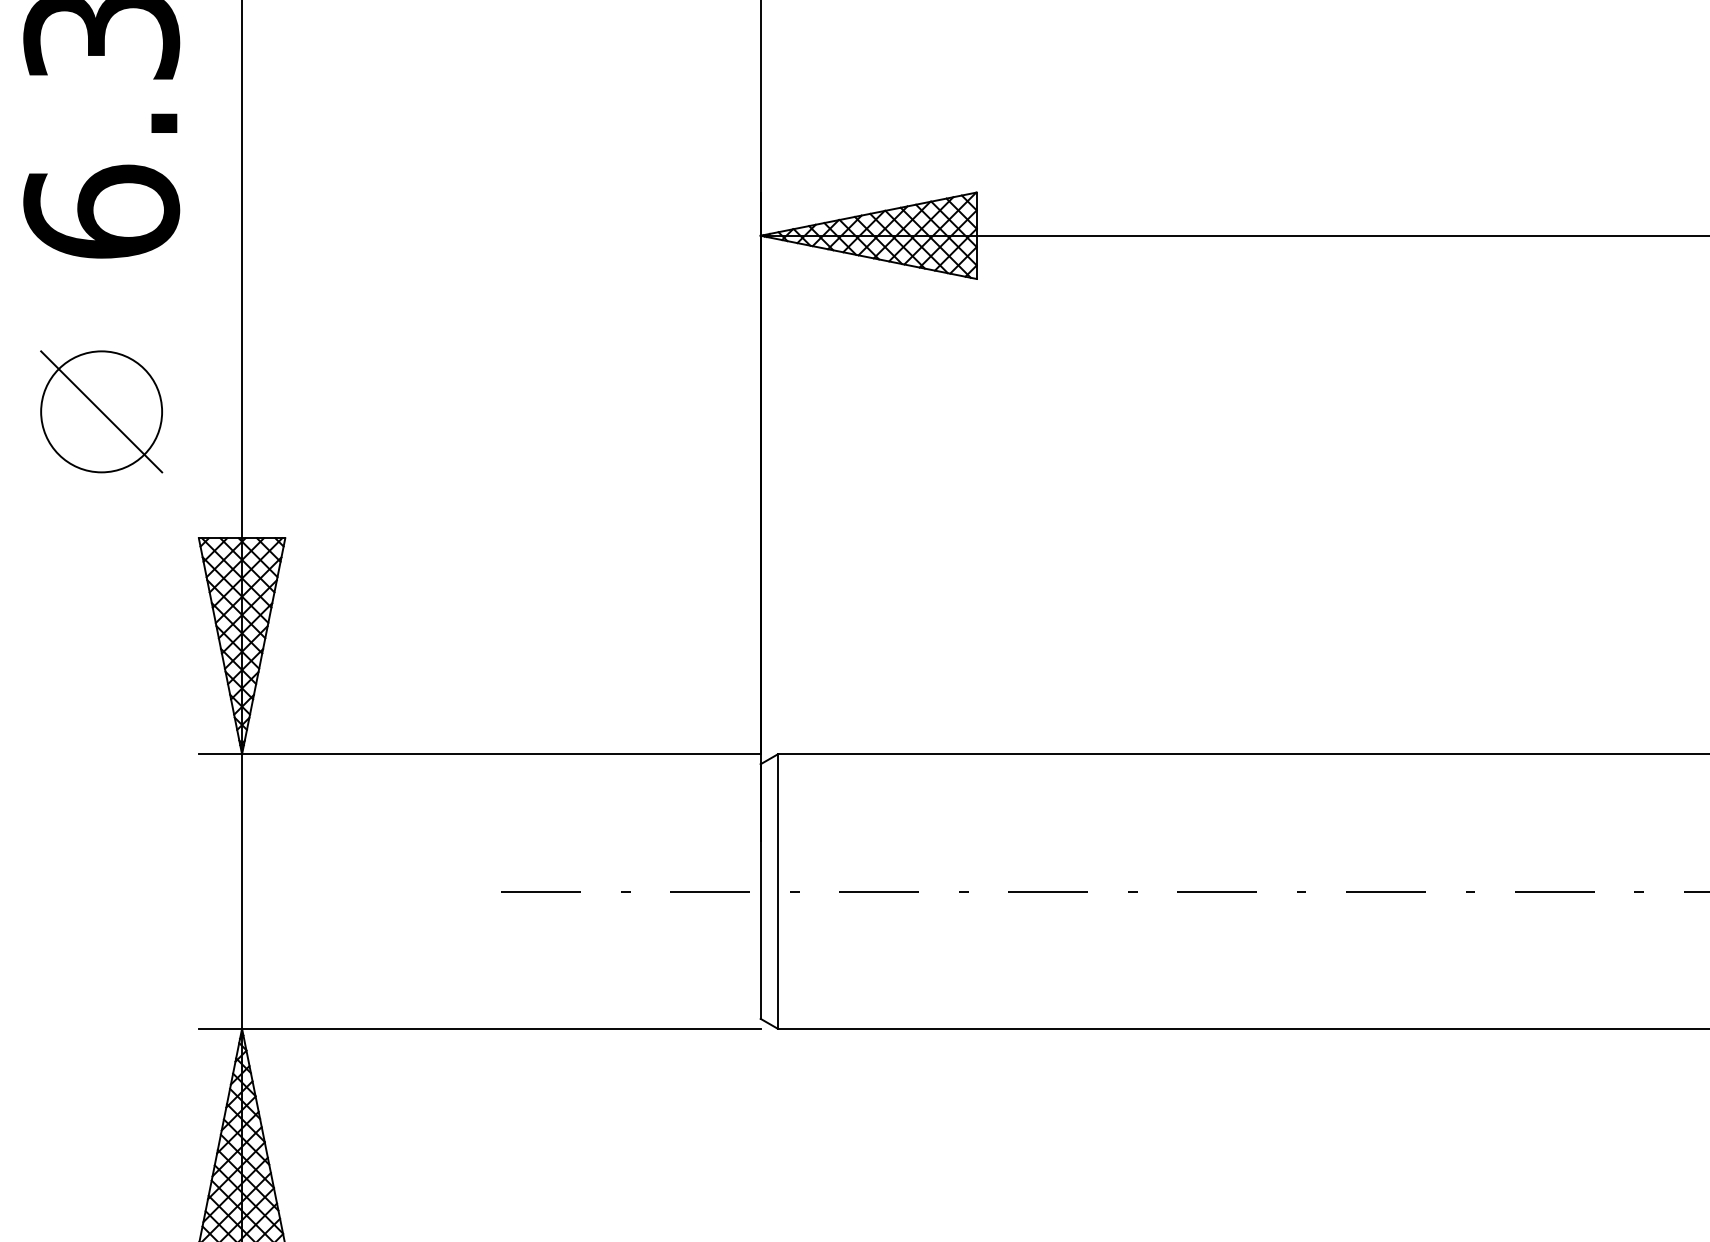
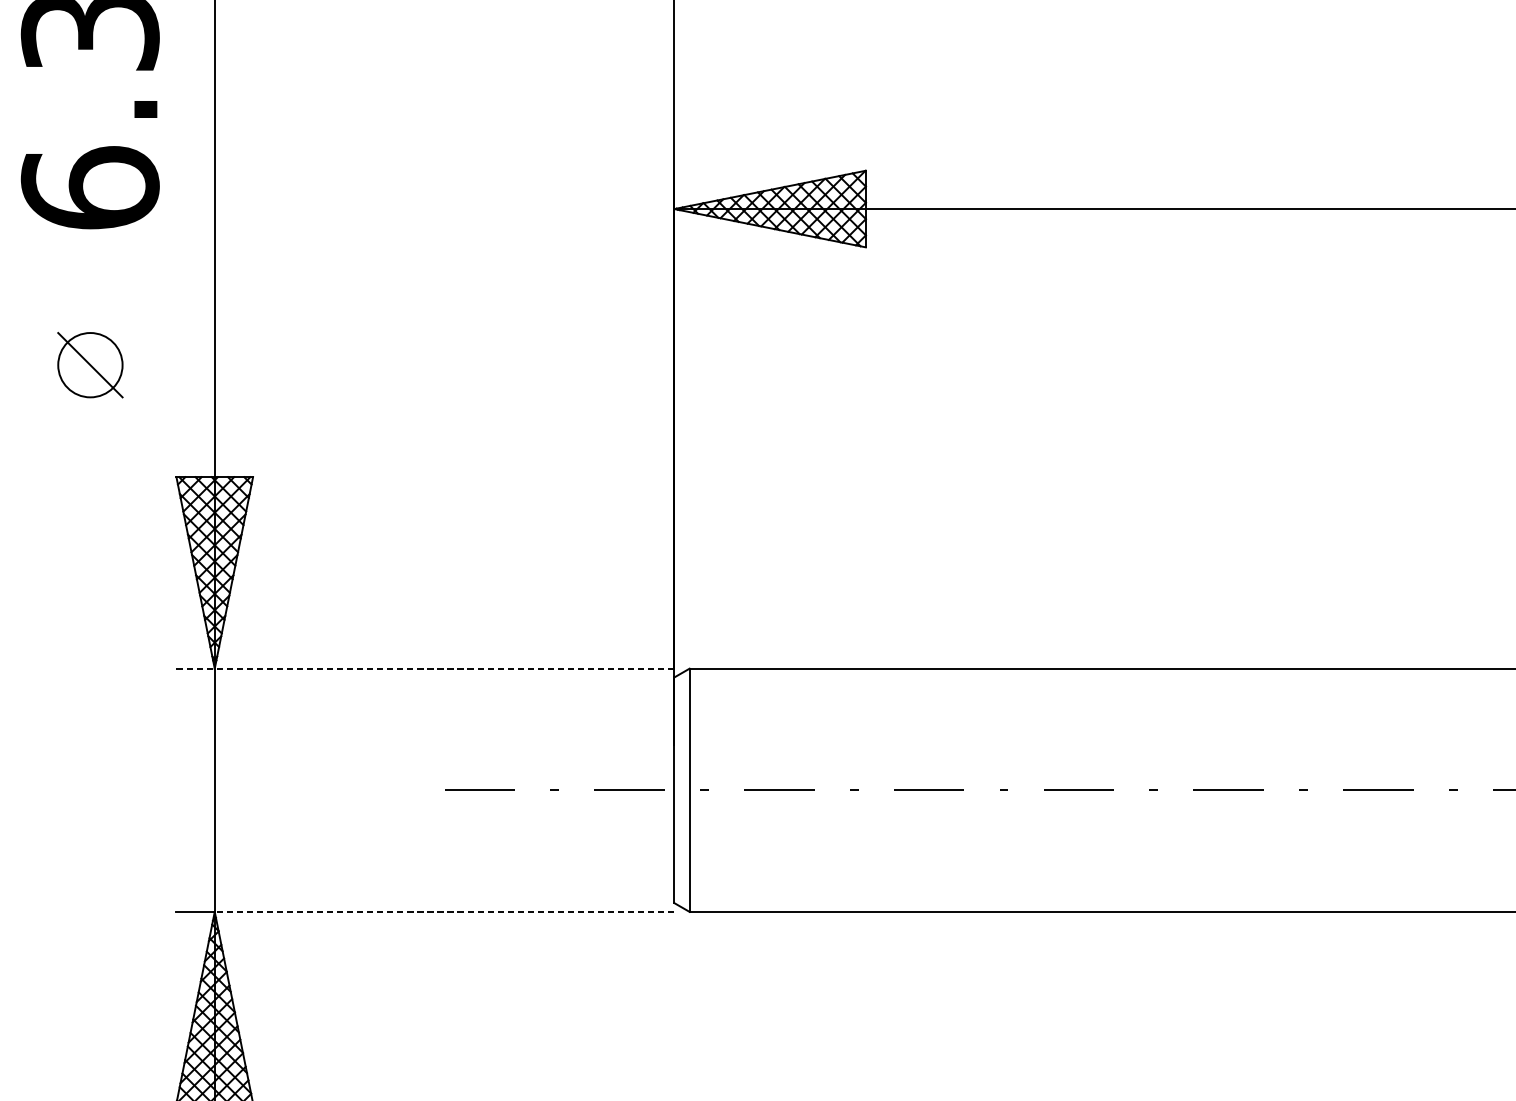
part: (101, 411) -> (90, 364), size x0.6
line: (479, 754) -> (425, 668), solid -> dashed
line: (500, 1028) -> (443, 911), solid -> dashed

